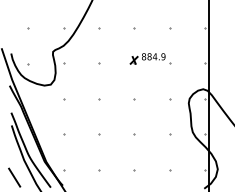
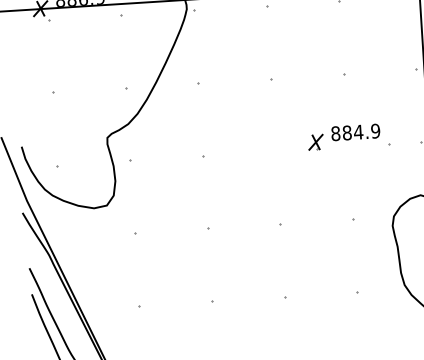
part: (150, 58) -> (349, 136), moved

